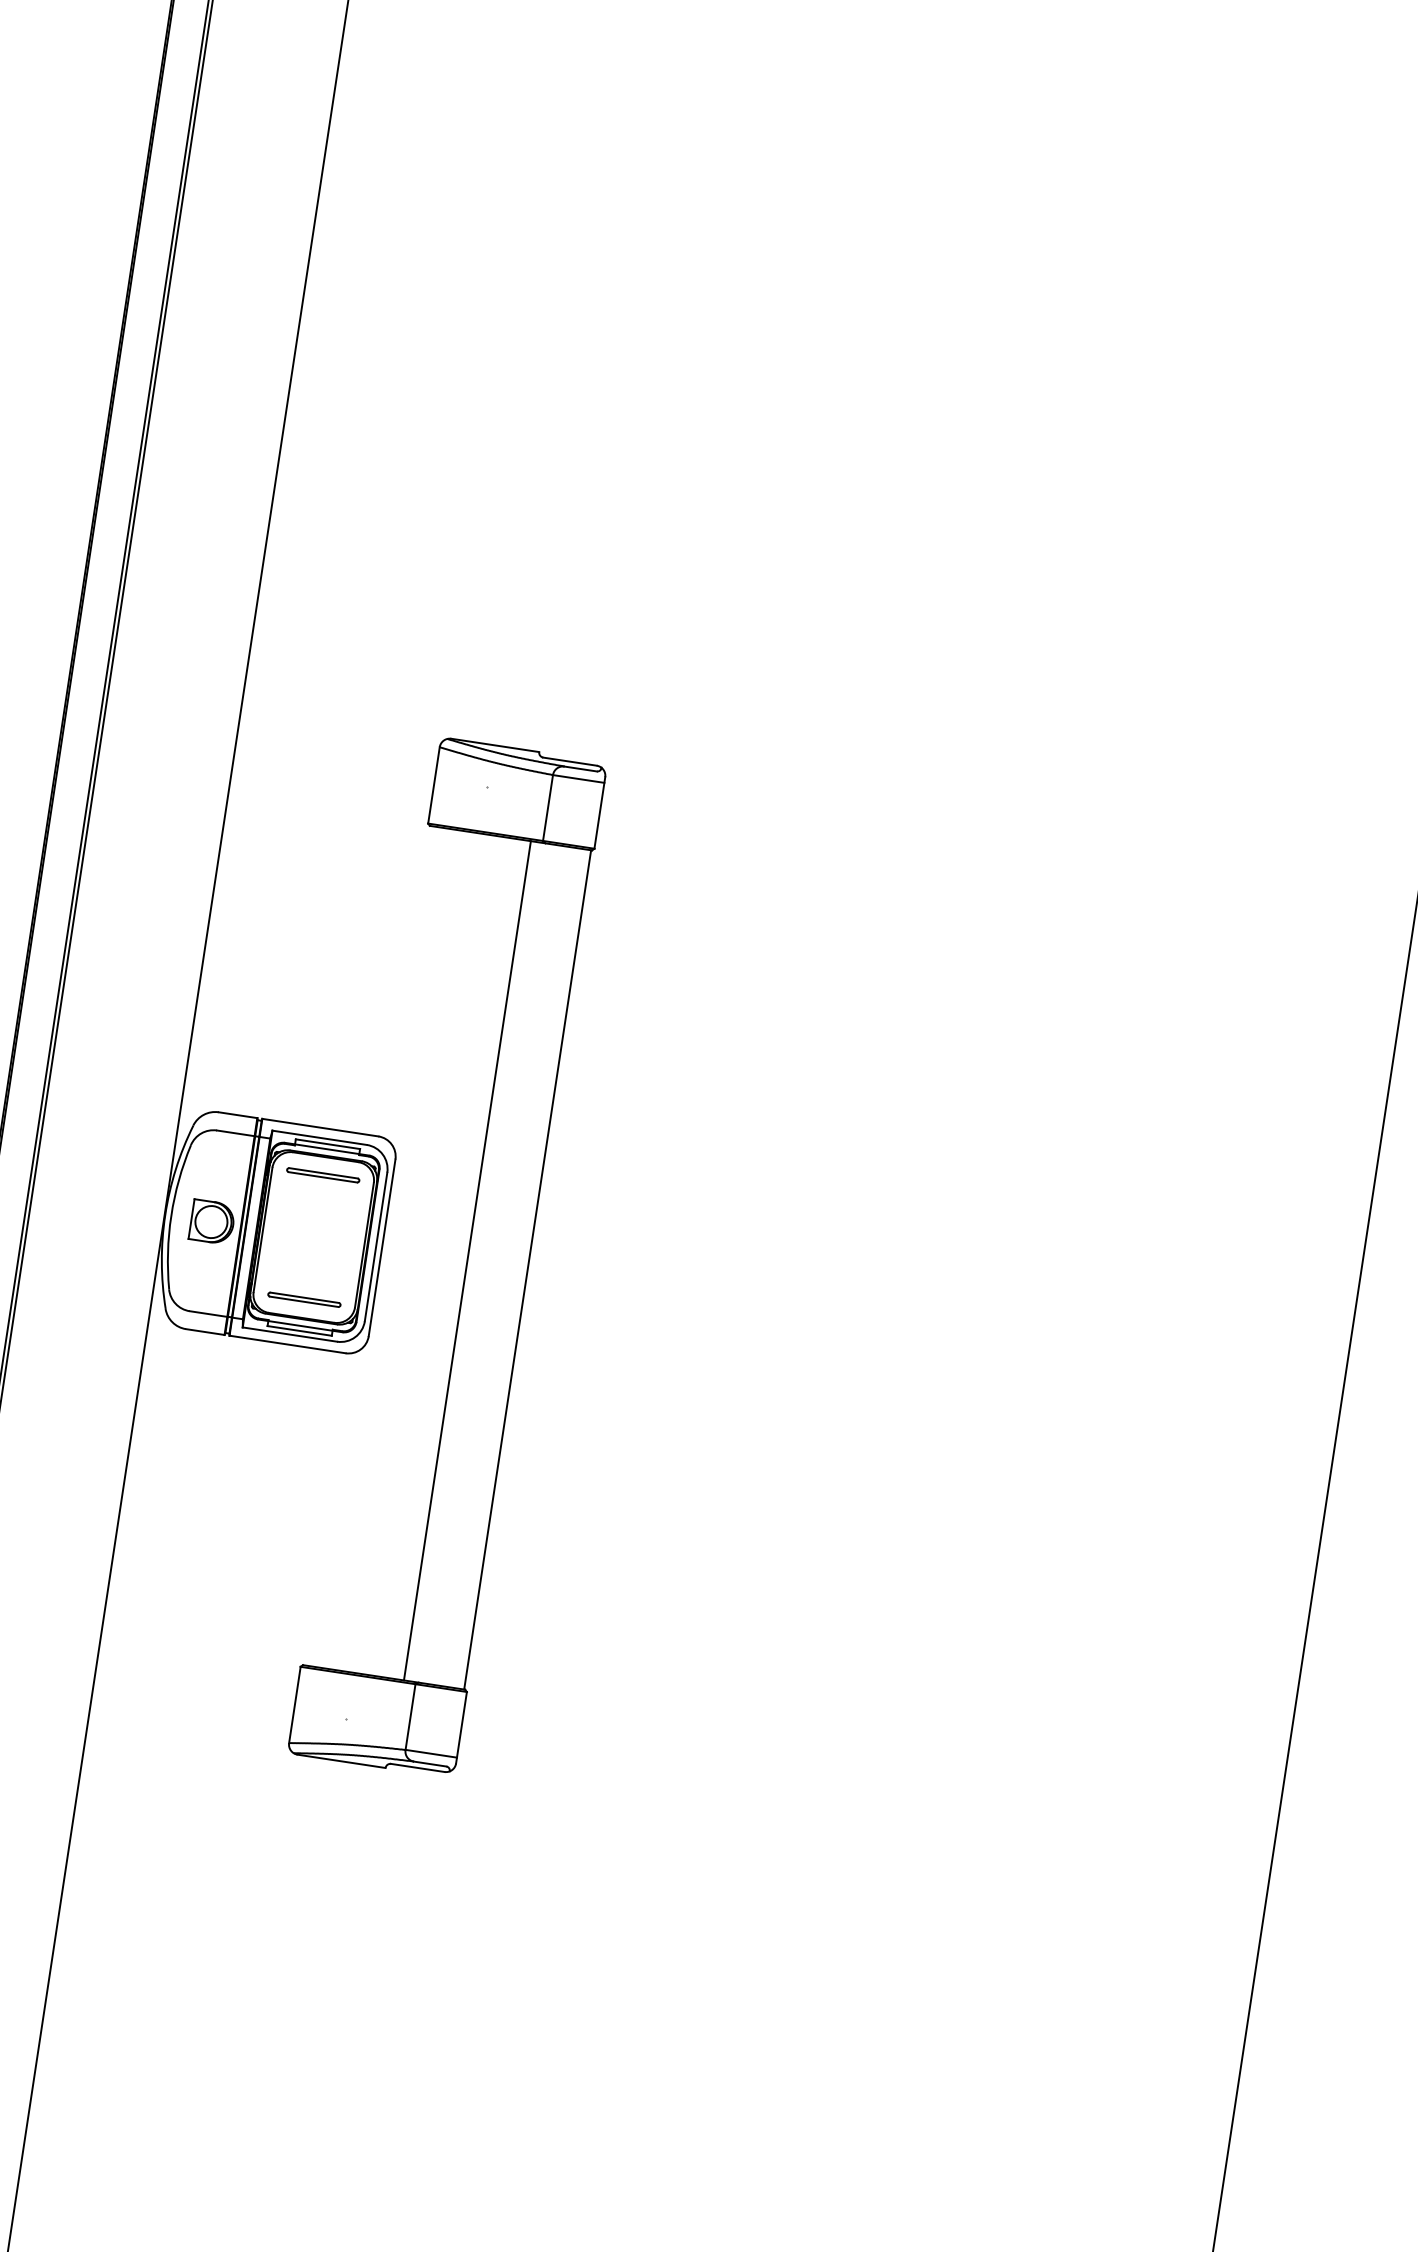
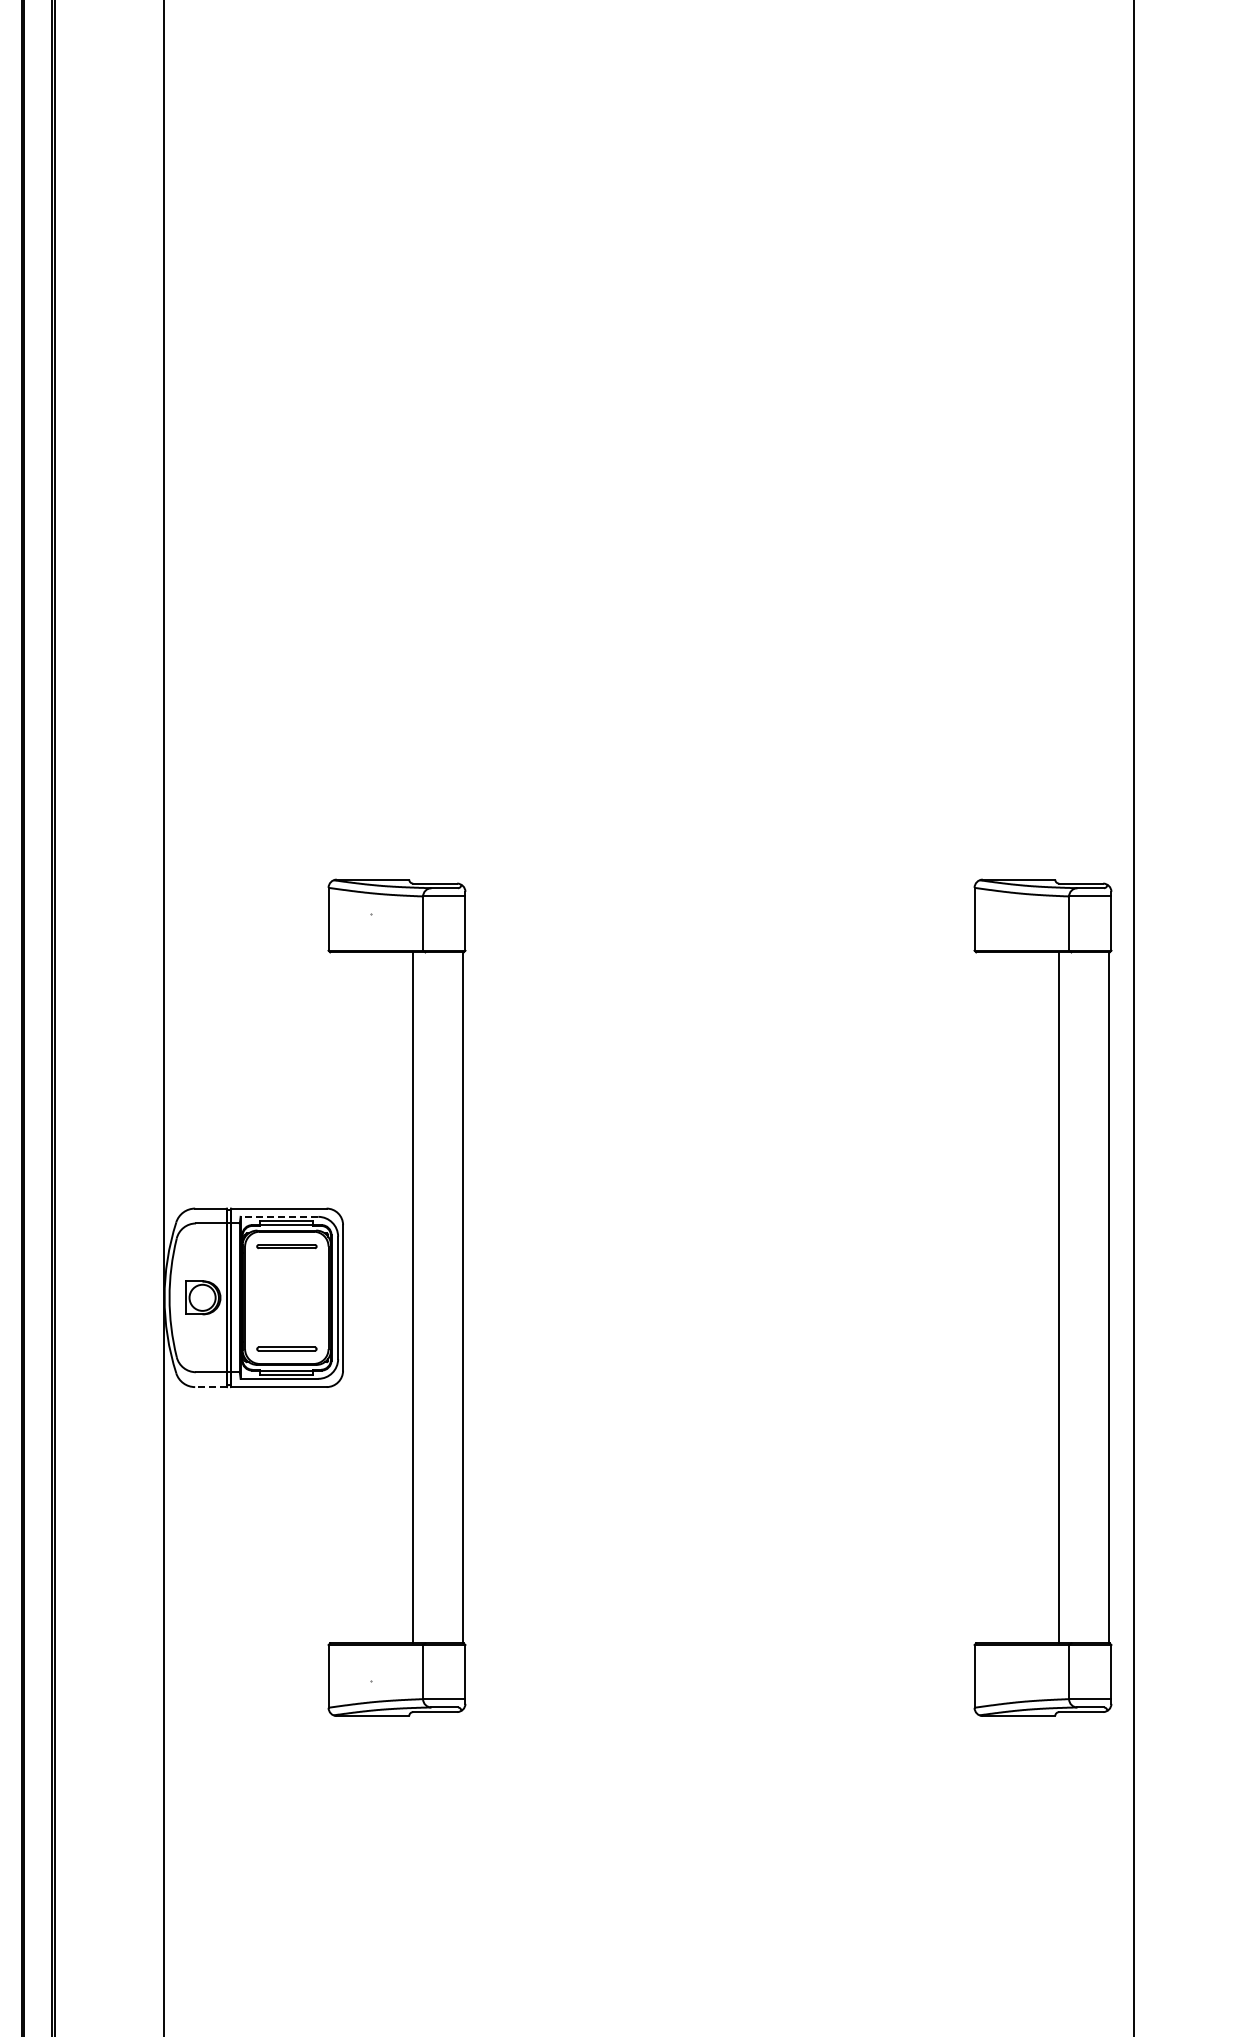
line: (319, 1137) -> (279, 1216), solid -> dashed
line: (205, 1332) -> (211, 1387), solid -> dashed
part: (1251, 1378) -> (1058, 1297), added

